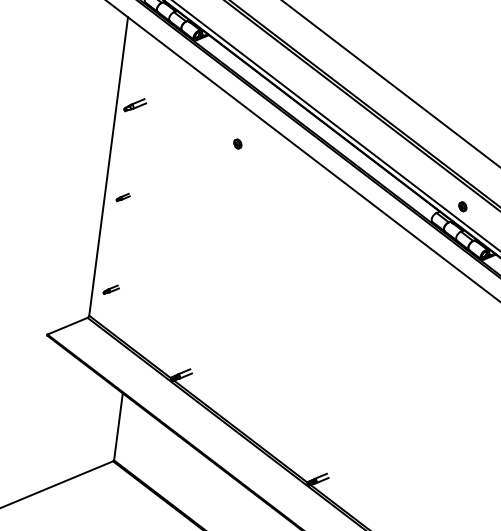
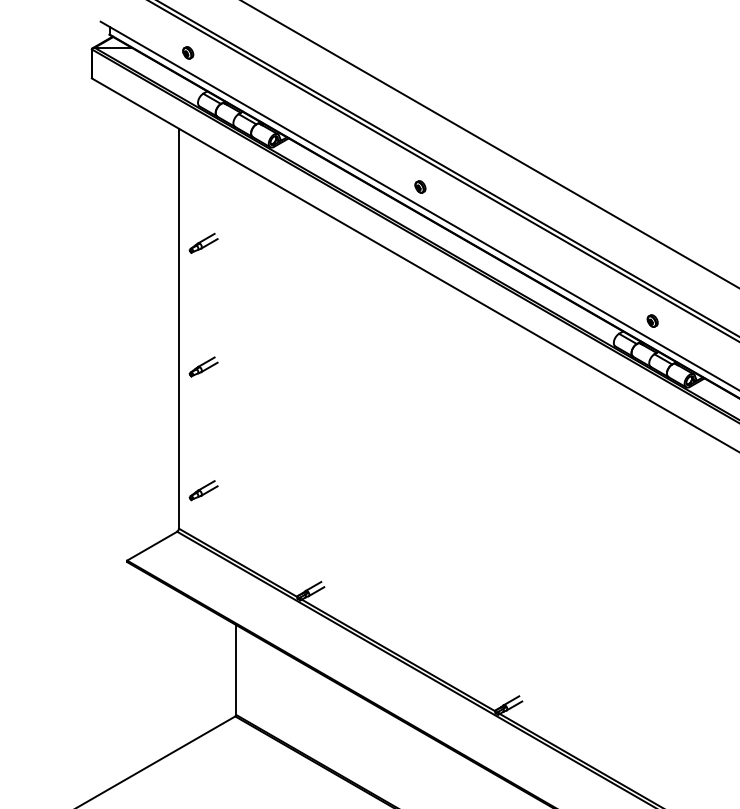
part: (237, 143) -> (420, 186), moved
part: (123, 197) -> (203, 366), size x1.67
part: (111, 289) -> (203, 490), size x1.43

